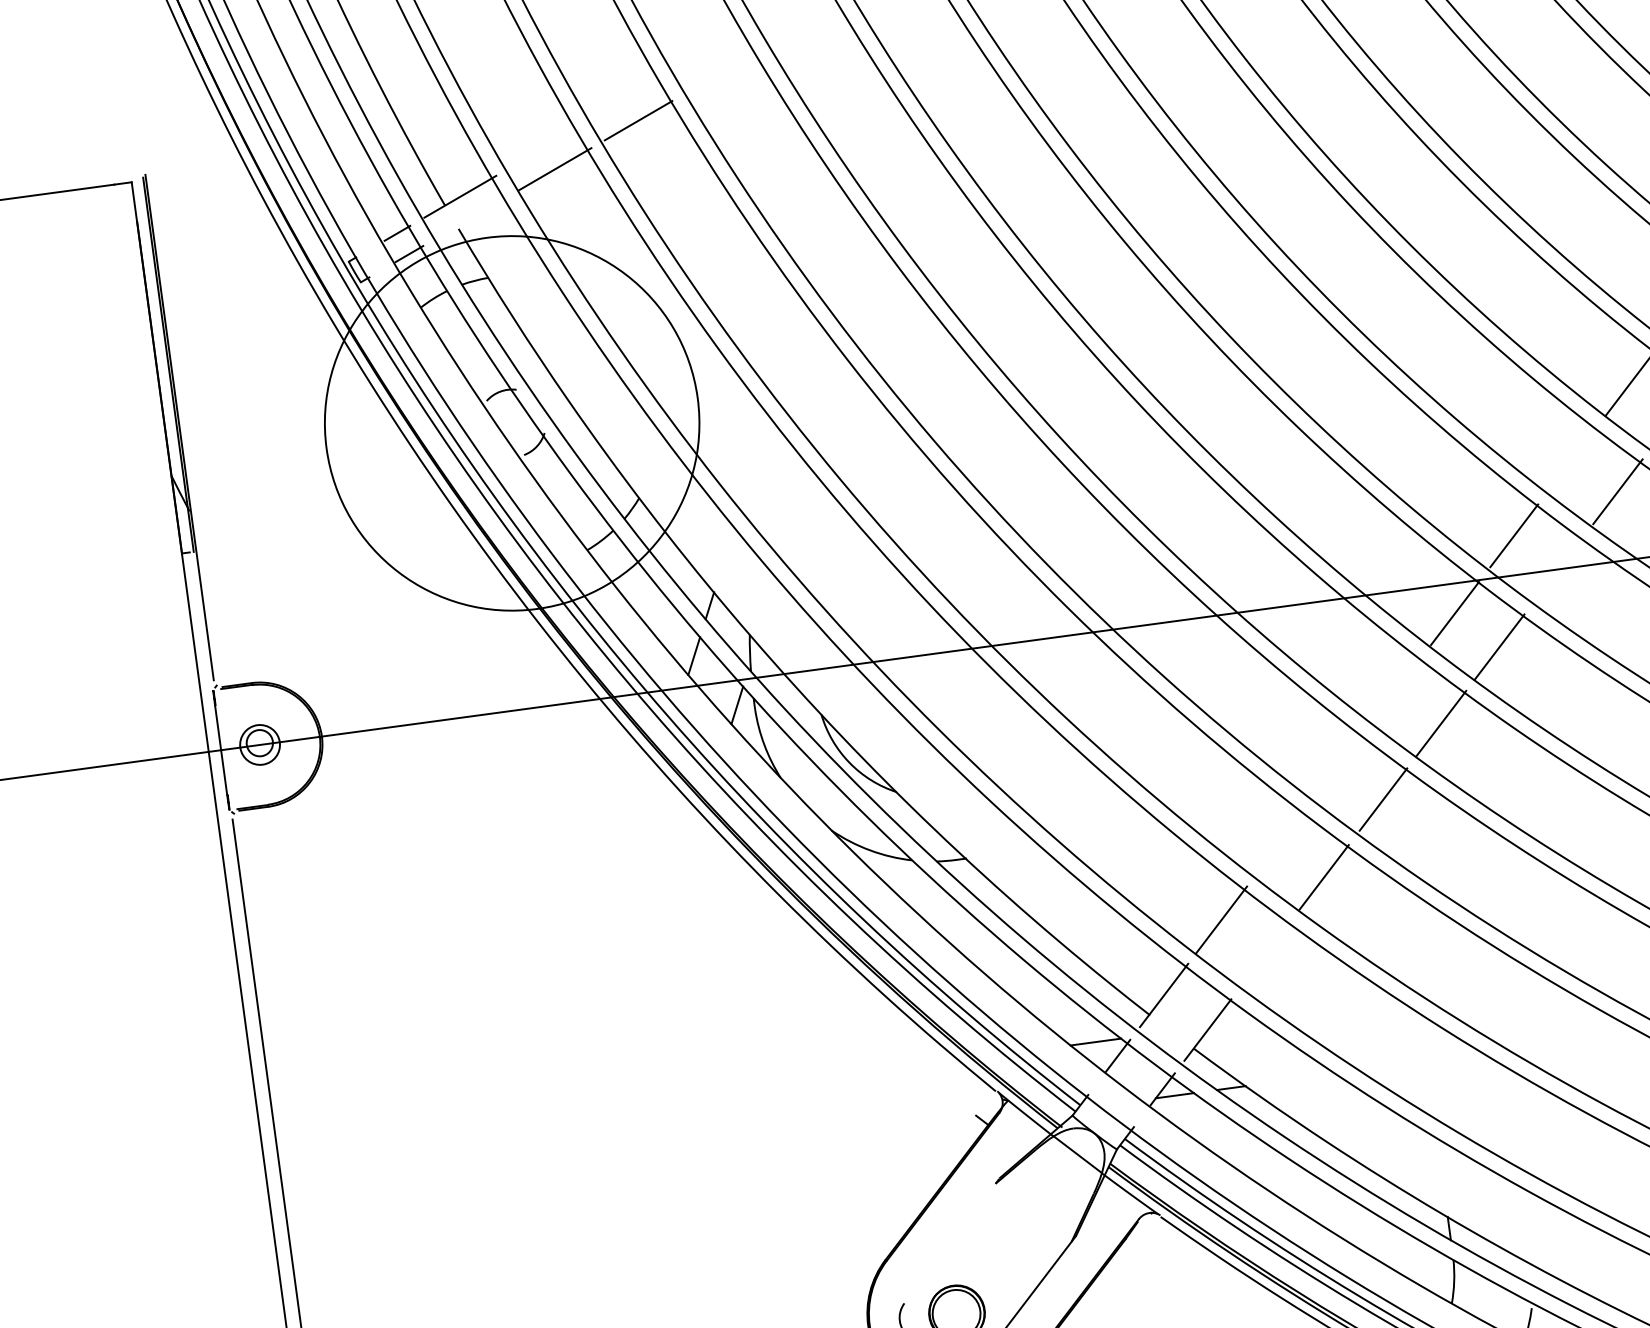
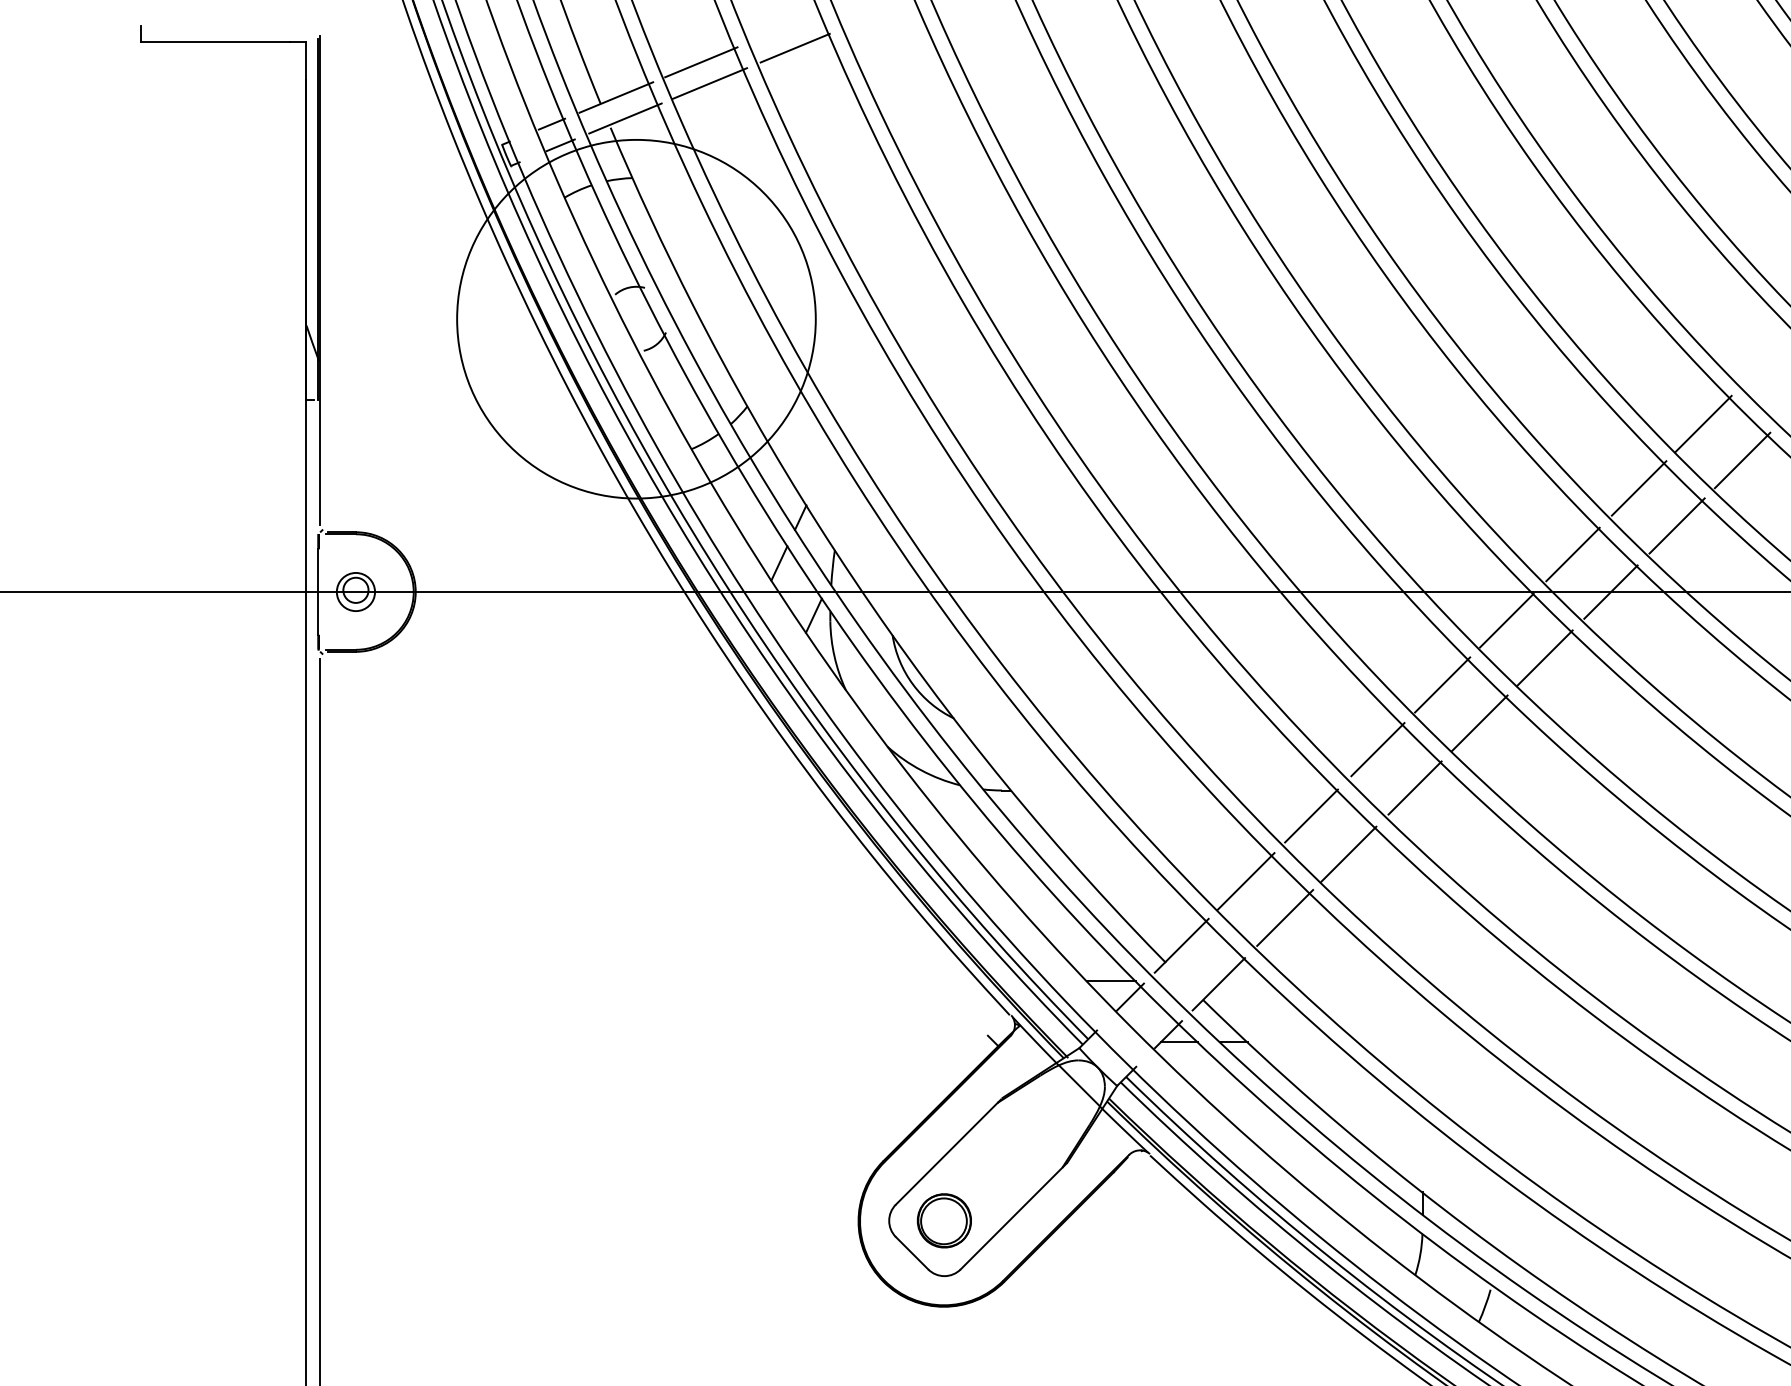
line: (543, 148) -> (701, 62), added
line: (472, 217) -> (625, 118), added
line: (1572, 458) -> (1638, 488), added
line: (1558, 568) -> (1610, 591), added
line: (1397, 688) -> (1442, 684), added
line: (1339, 764) -> (1377, 749), added
line: (1280, 842) -> (1311, 815), added
line: (1267, 951) -> (1285, 917), added
line: (949, 1243) -> (946, 1153), added

